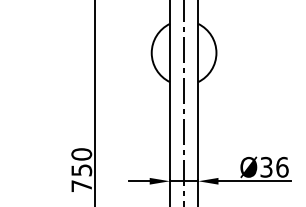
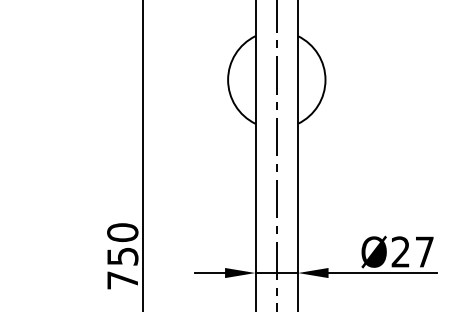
text: (274, 166) -> (412, 250), Ø36 -> Ø27

